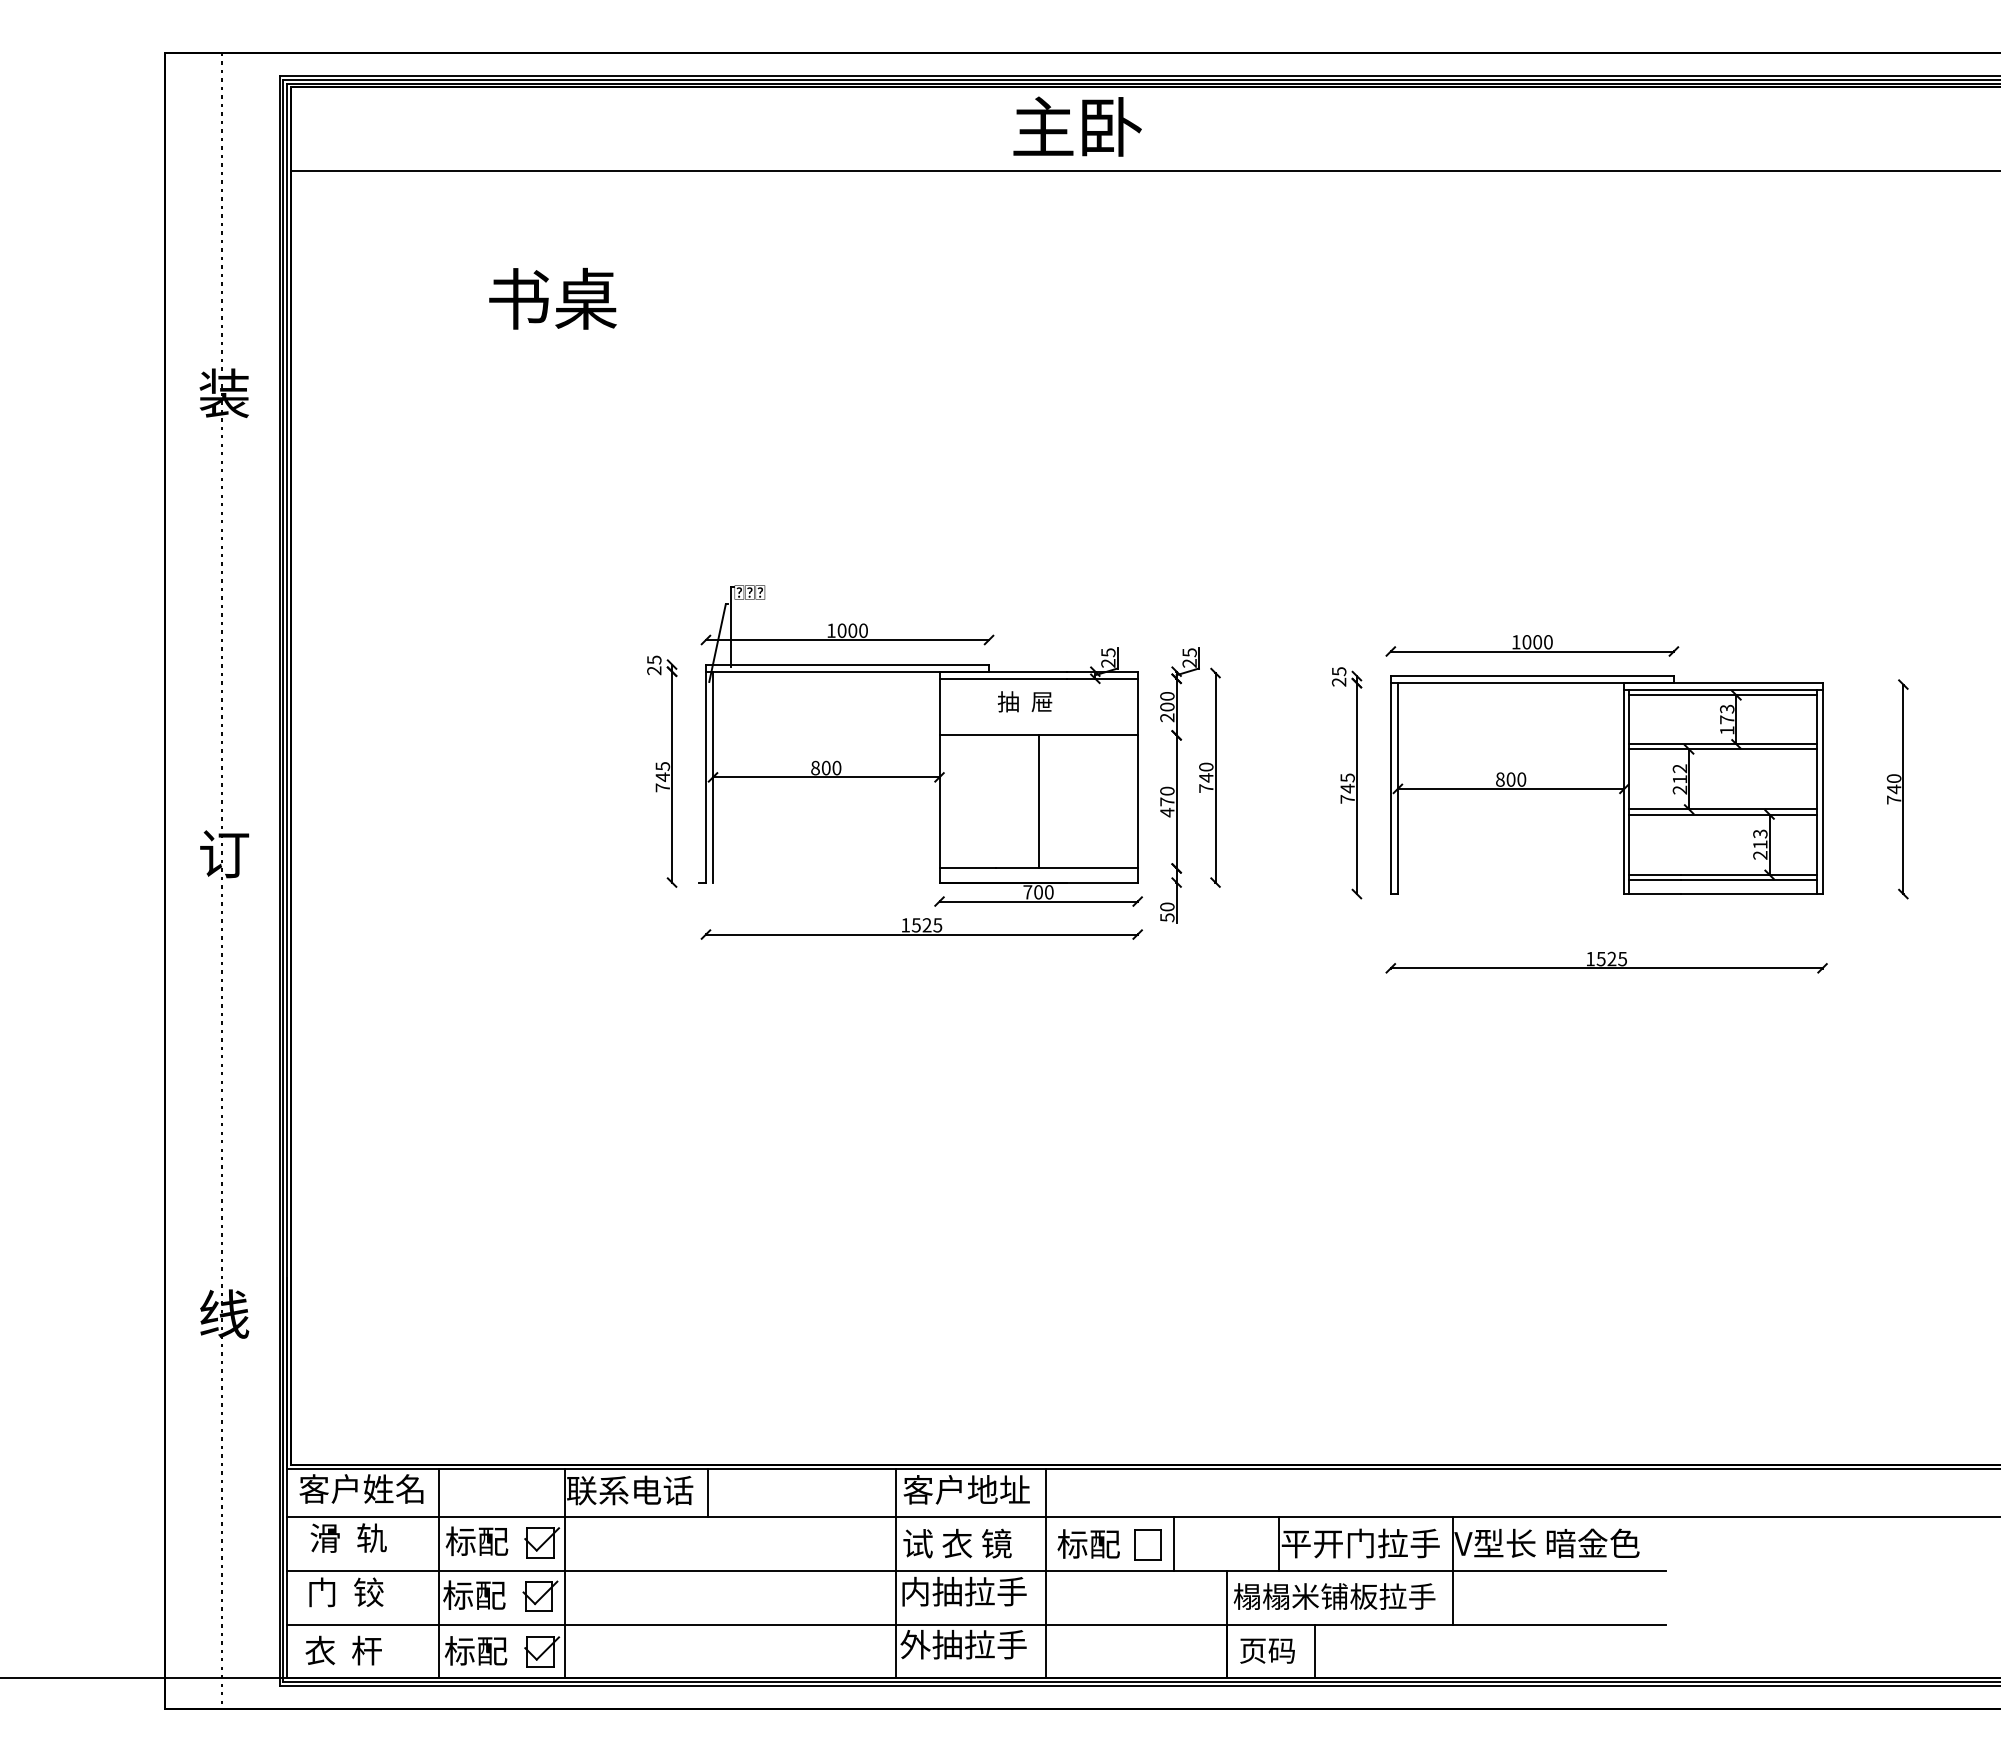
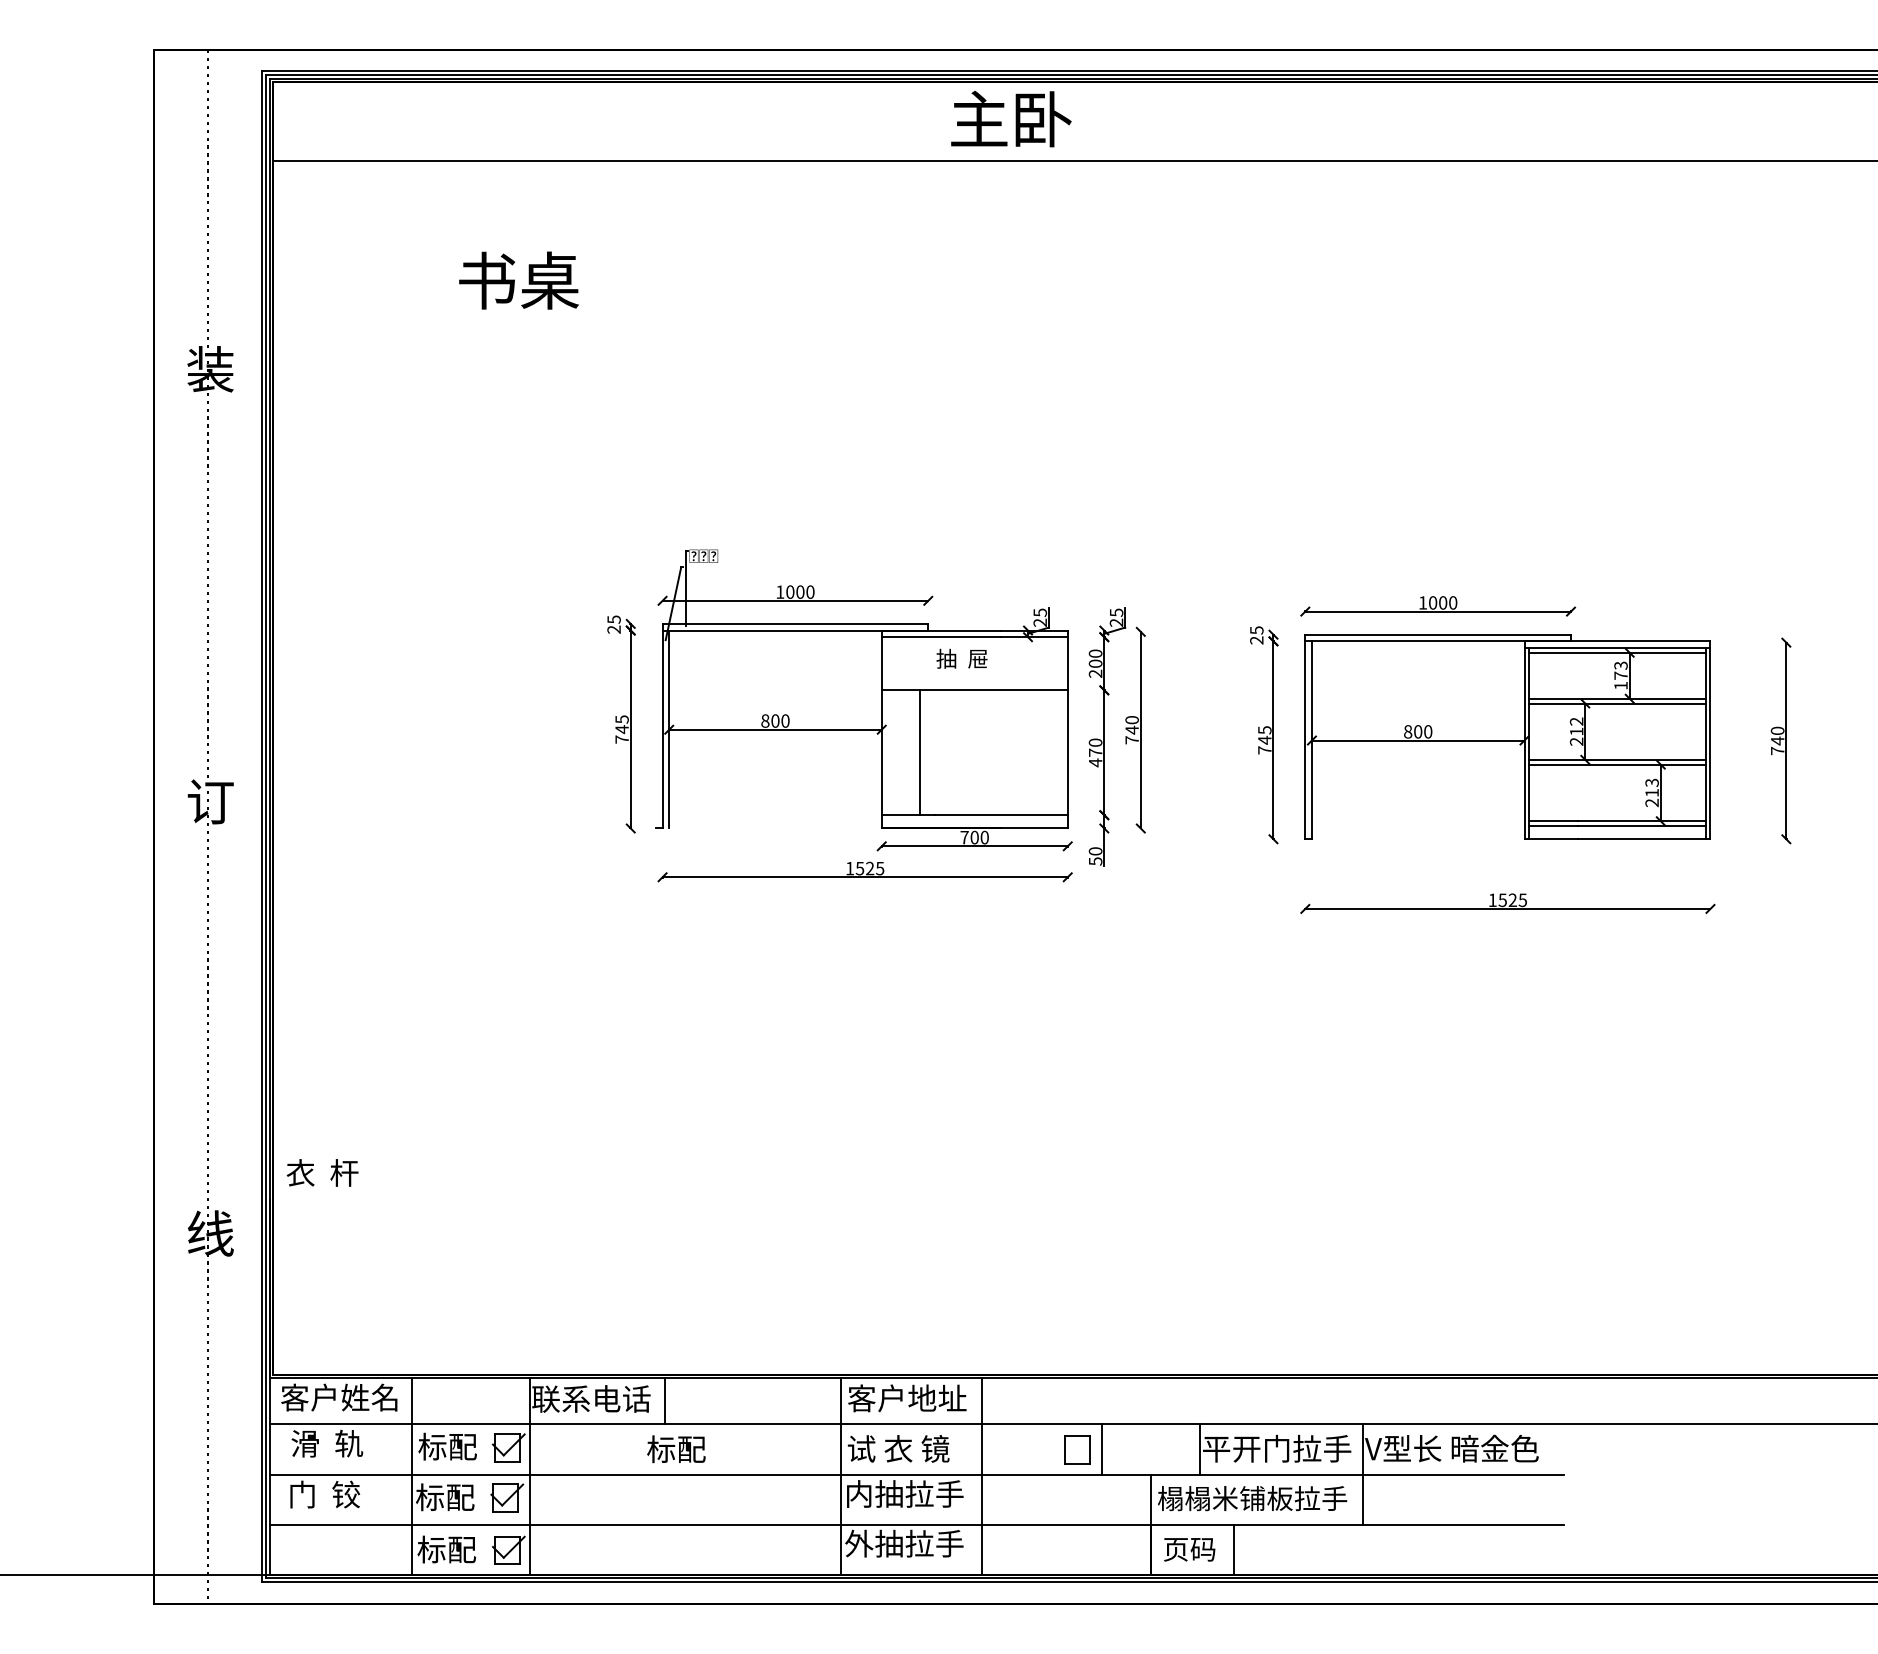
line: (1038, 801) -> (920, 752), moved
text: (1088, 1543) -> (676, 1448), moved
text: (343, 1650) -> (322, 1172), moved

